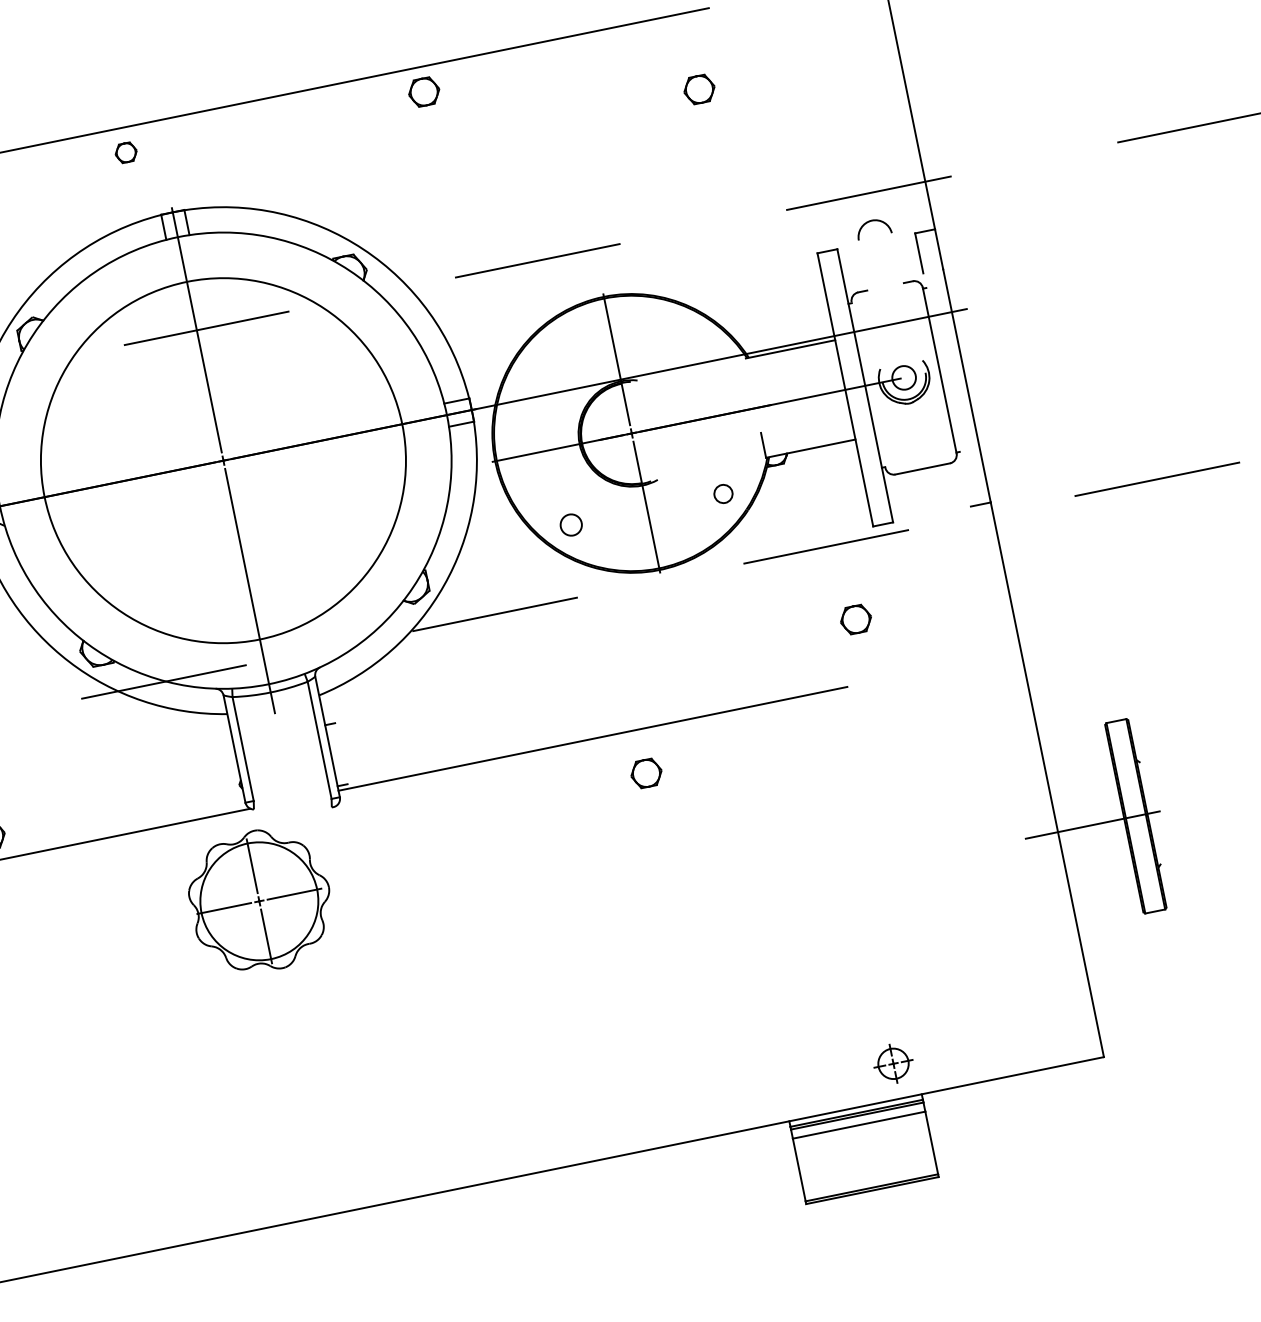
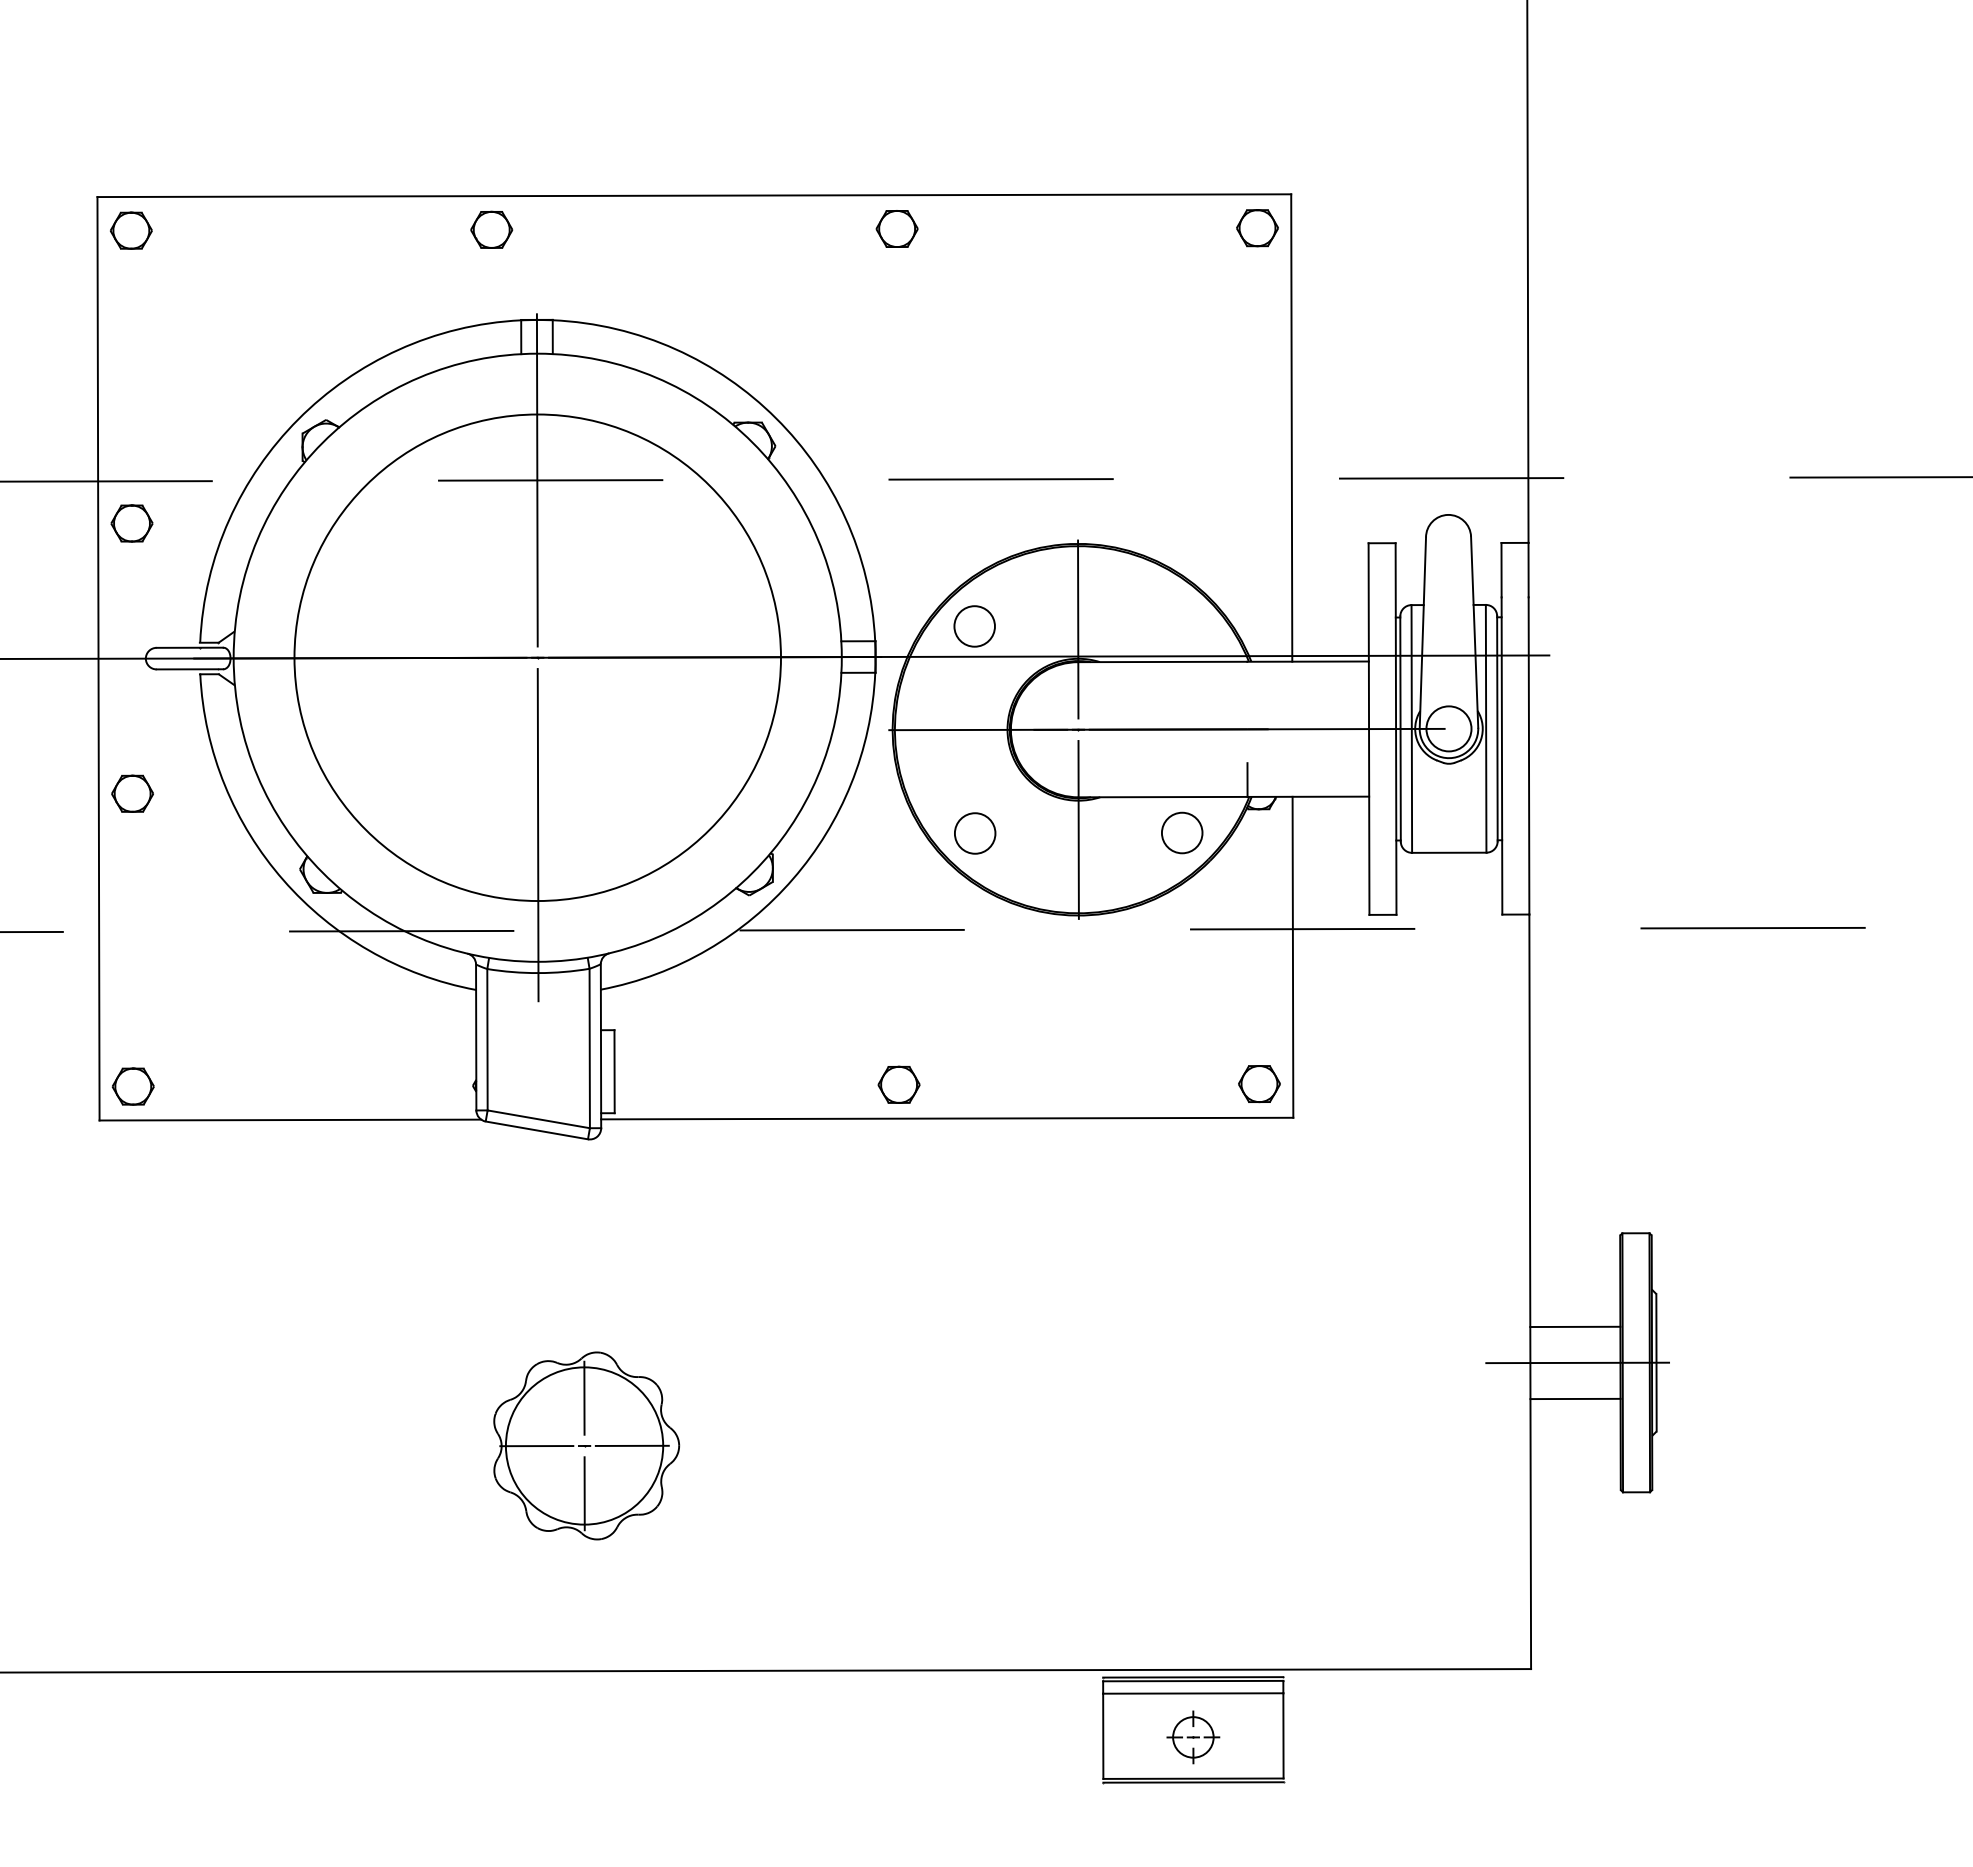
part: (699, 89) -> (1257, 228), moved
part: (125, 152) -> (491, 229), size x1.43
line: (743, 179) -> (1291, 427), added
line: (908, 302) -> (1474, 631), added
line: (870, 310) -> (1422, 632), added
line: (683, 370) -> (1162, 661), added
circle: (540, 372) -> (974, 626), added
line: (930, 372) -> (1485, 728), added
circle: (903, 377) -> (1448, 728), size x1.43
line: (876, 383) -> (1411, 728), added
line: (868, 384) -> (1400, 728), added
line: (946, 389) -> (1501, 755), added
line: (703, 470) -> (1162, 796), added
circle: (723, 493) -> (1182, 832), size x1.67
circle: (571, 525) -> (975, 833), size x1.43
line: (822, 568) -> (1292, 956), added
part: (856, 619) -> (1259, 1084), moved
line: (341, 753) -> (614, 1071), added
part: (645, 773) -> (898, 1084), moved
line: (1085, 798) -> (1575, 1326), added
line: (292, 800) -> (538, 1119), added
line: (292, 808) -> (536, 1130), added
line: (1150, 813) -> (1656, 1362), added
line: (1096, 851) -> (1575, 1398), added
part: (260, 900) -> (586, 1445), moved
part: (893, 1063) -> (1193, 1737), moved

